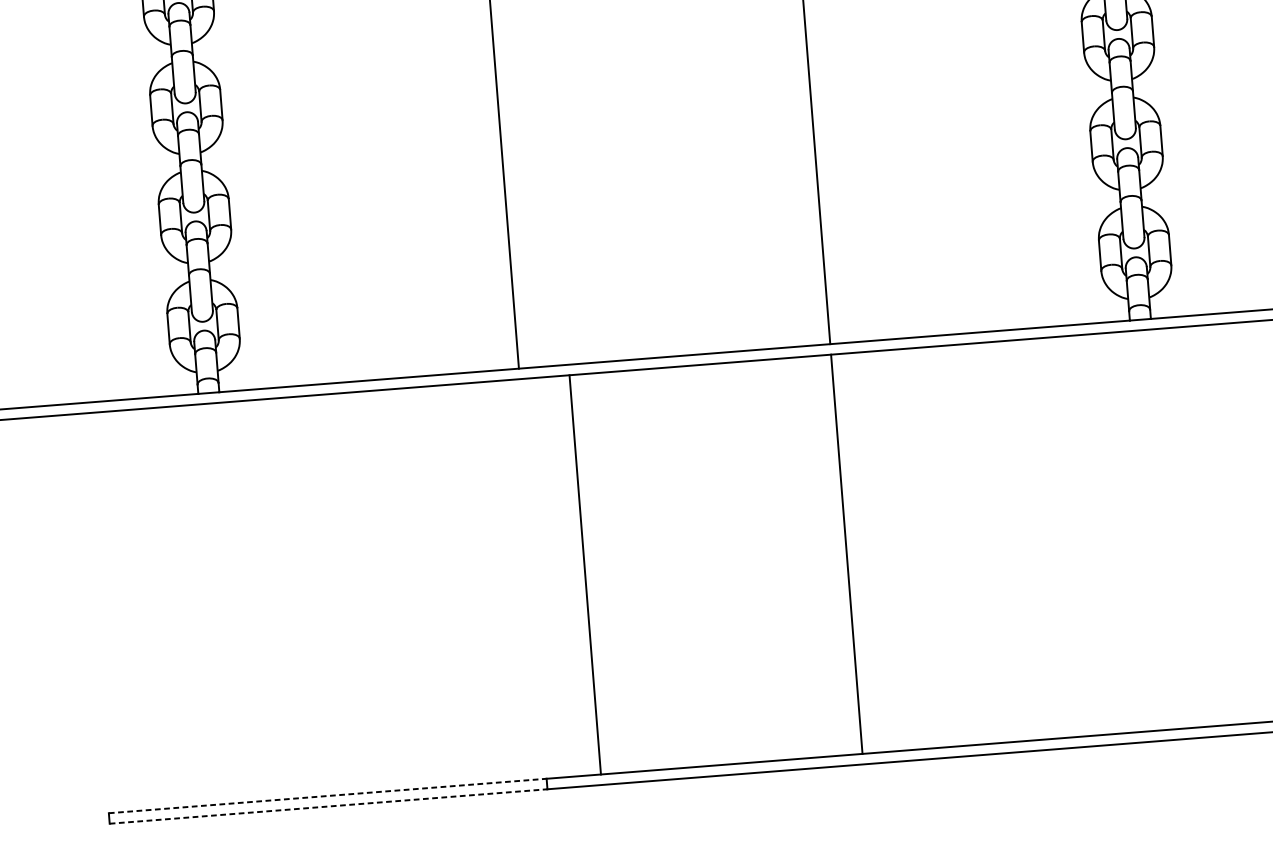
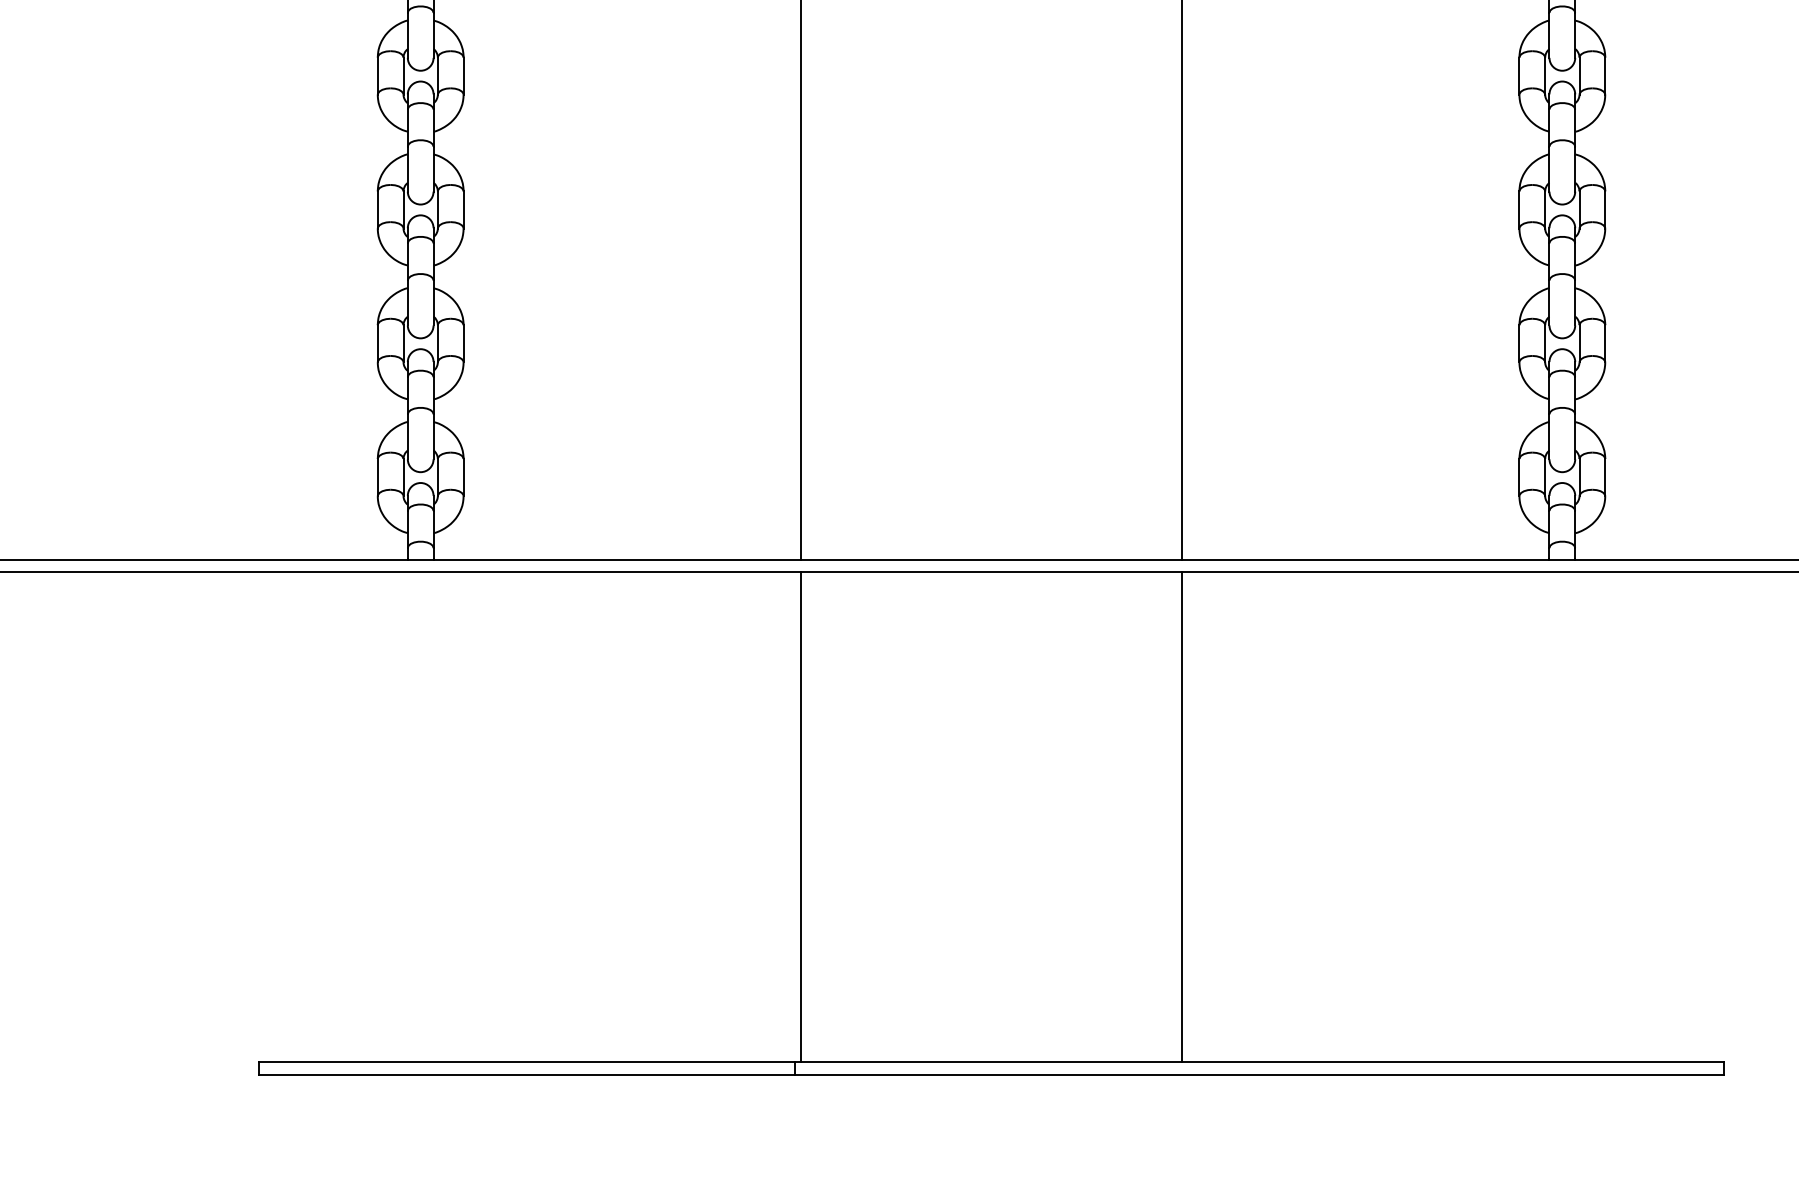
line: (585, 574) -> (800, 816), moved
line: (328, 795) -> (527, 1061), dashed -> solid
line: (329, 806) -> (527, 1074), dashed -> solid

